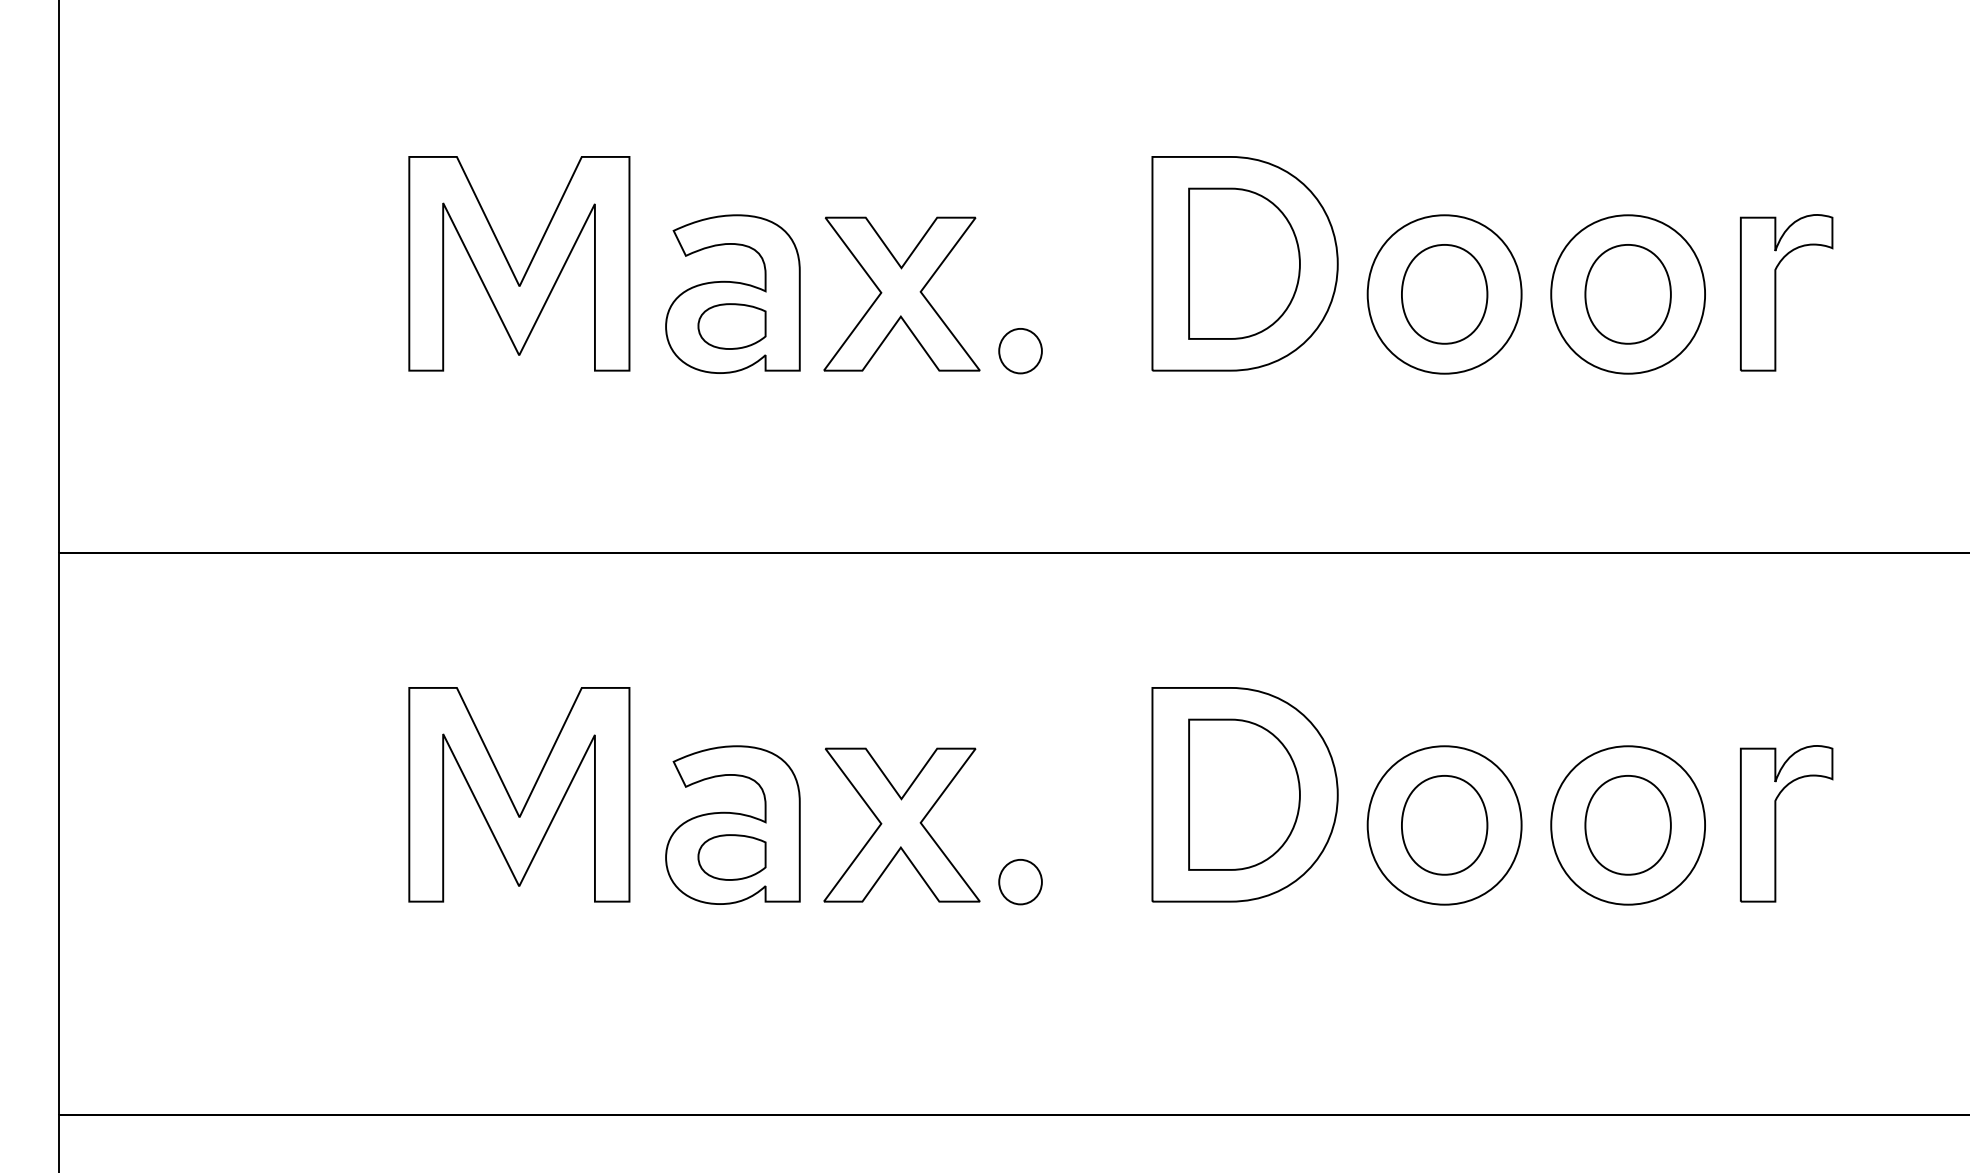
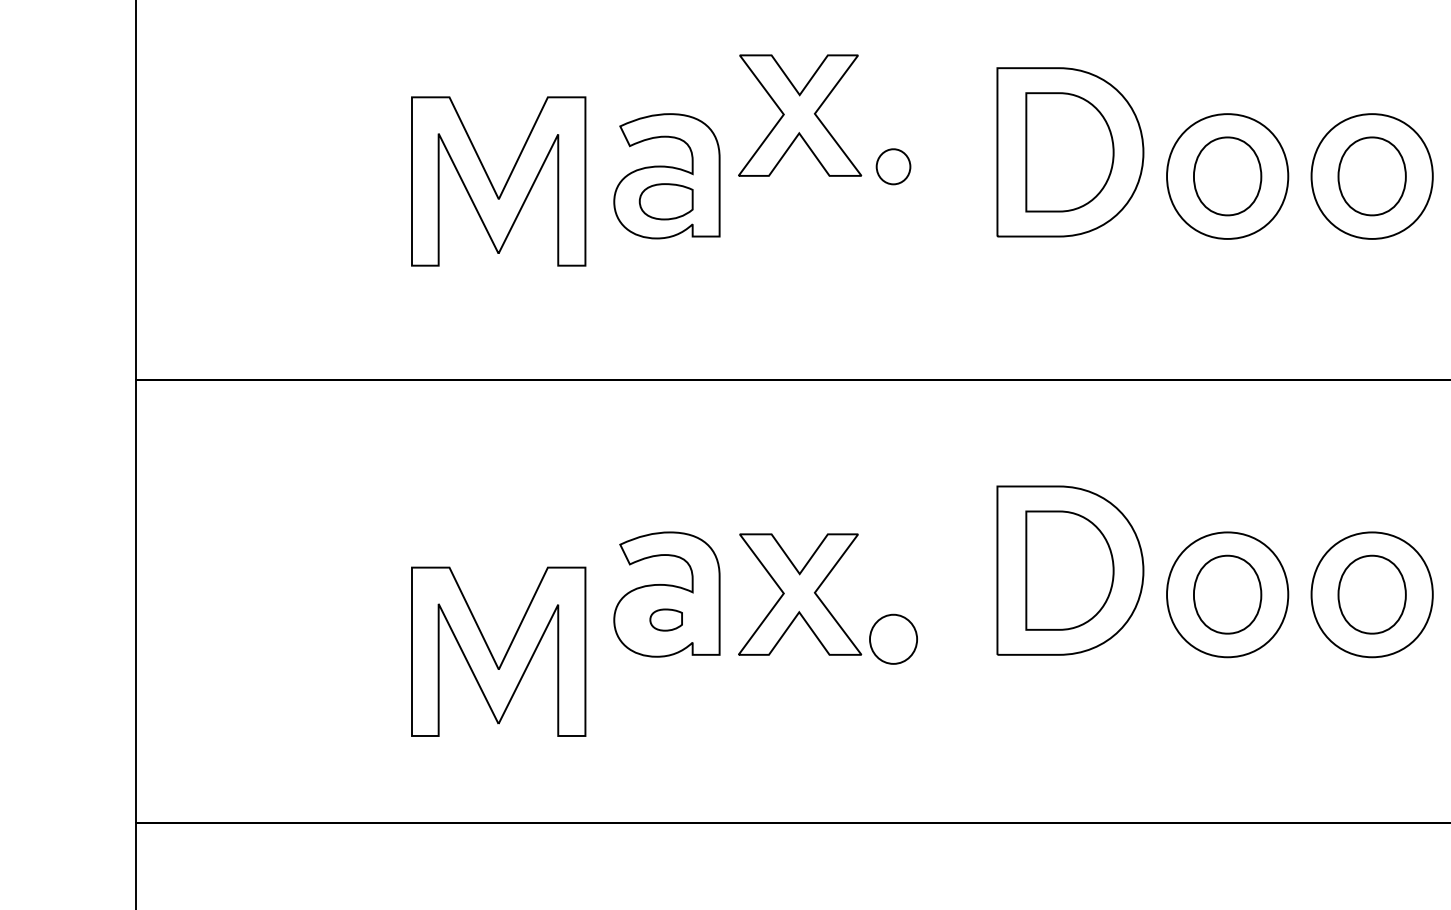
part: (511, 267) -> (492, 184), moved
part: (901, 293) -> (799, 115), moved
part: (1020, 351) -> (893, 167), moved
part: (511, 798) -> (492, 654), moved
part: (731, 857) -> (665, 620), size x0.6
part: (1020, 882) -> (893, 639), size x1.4

